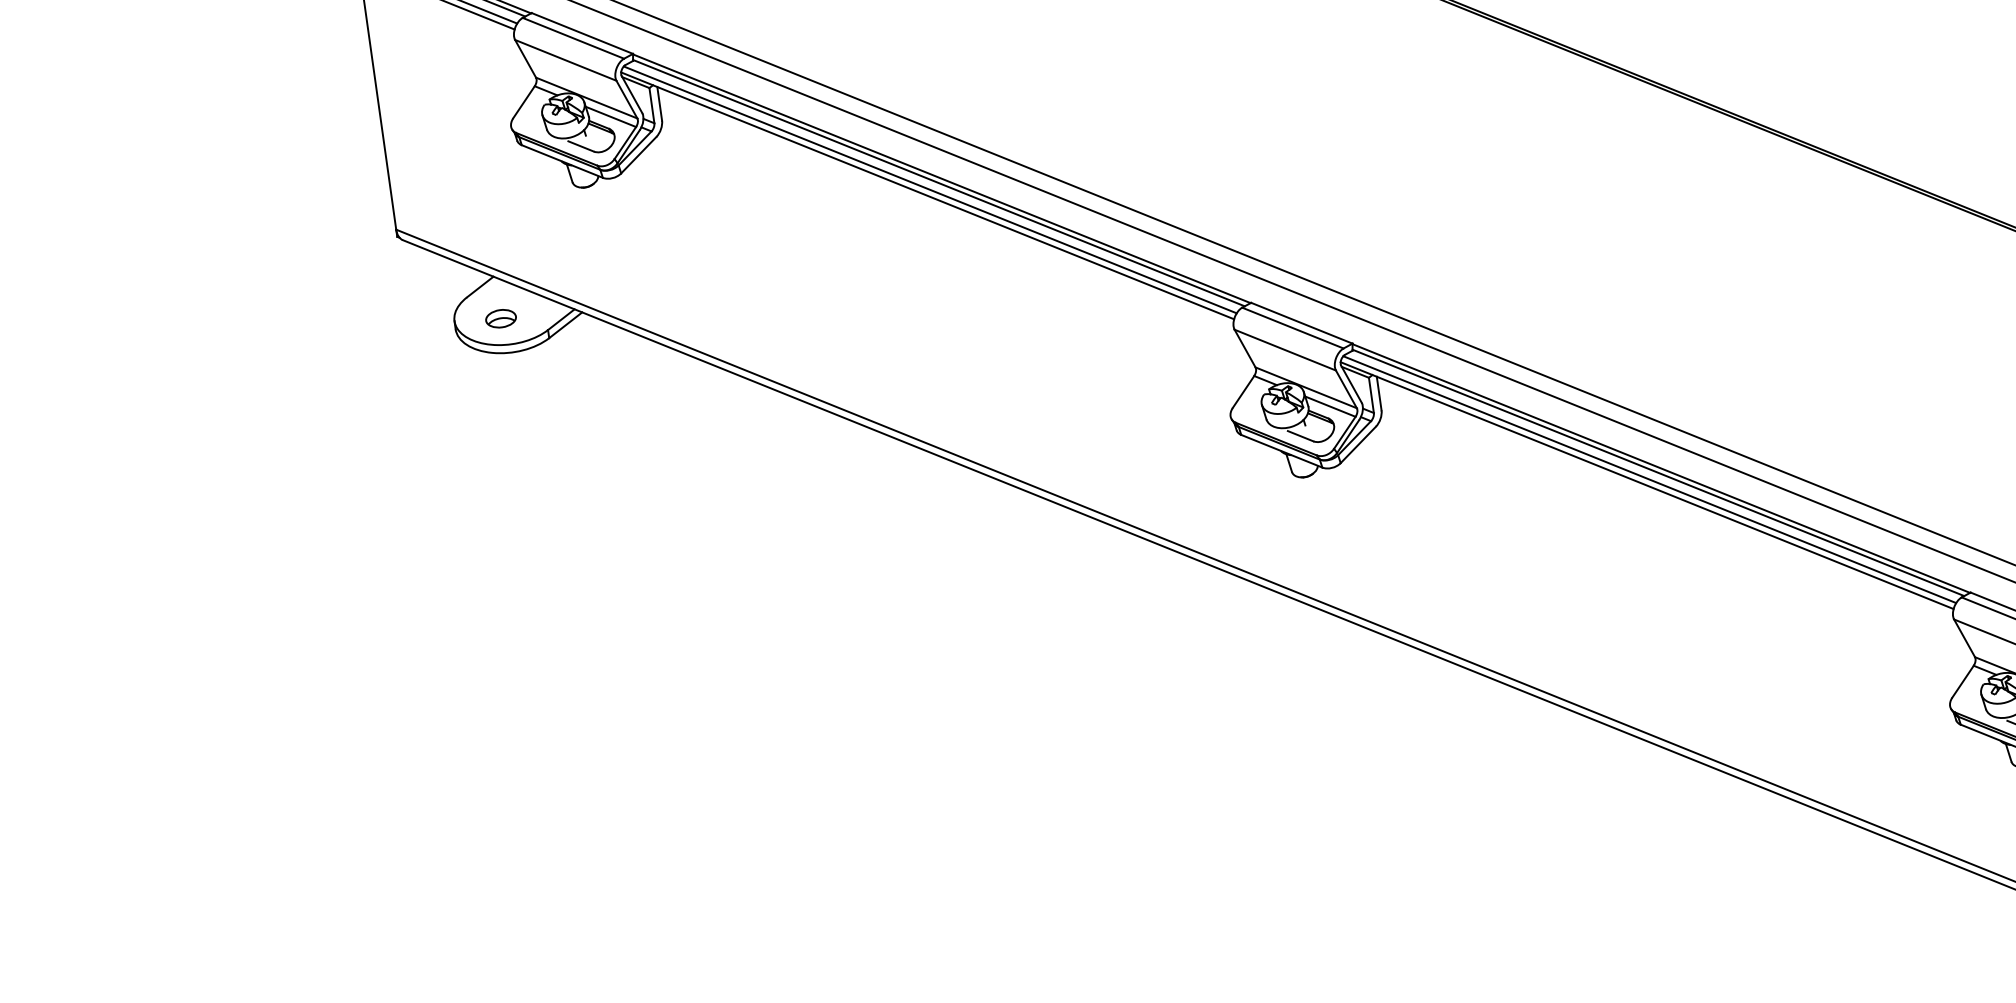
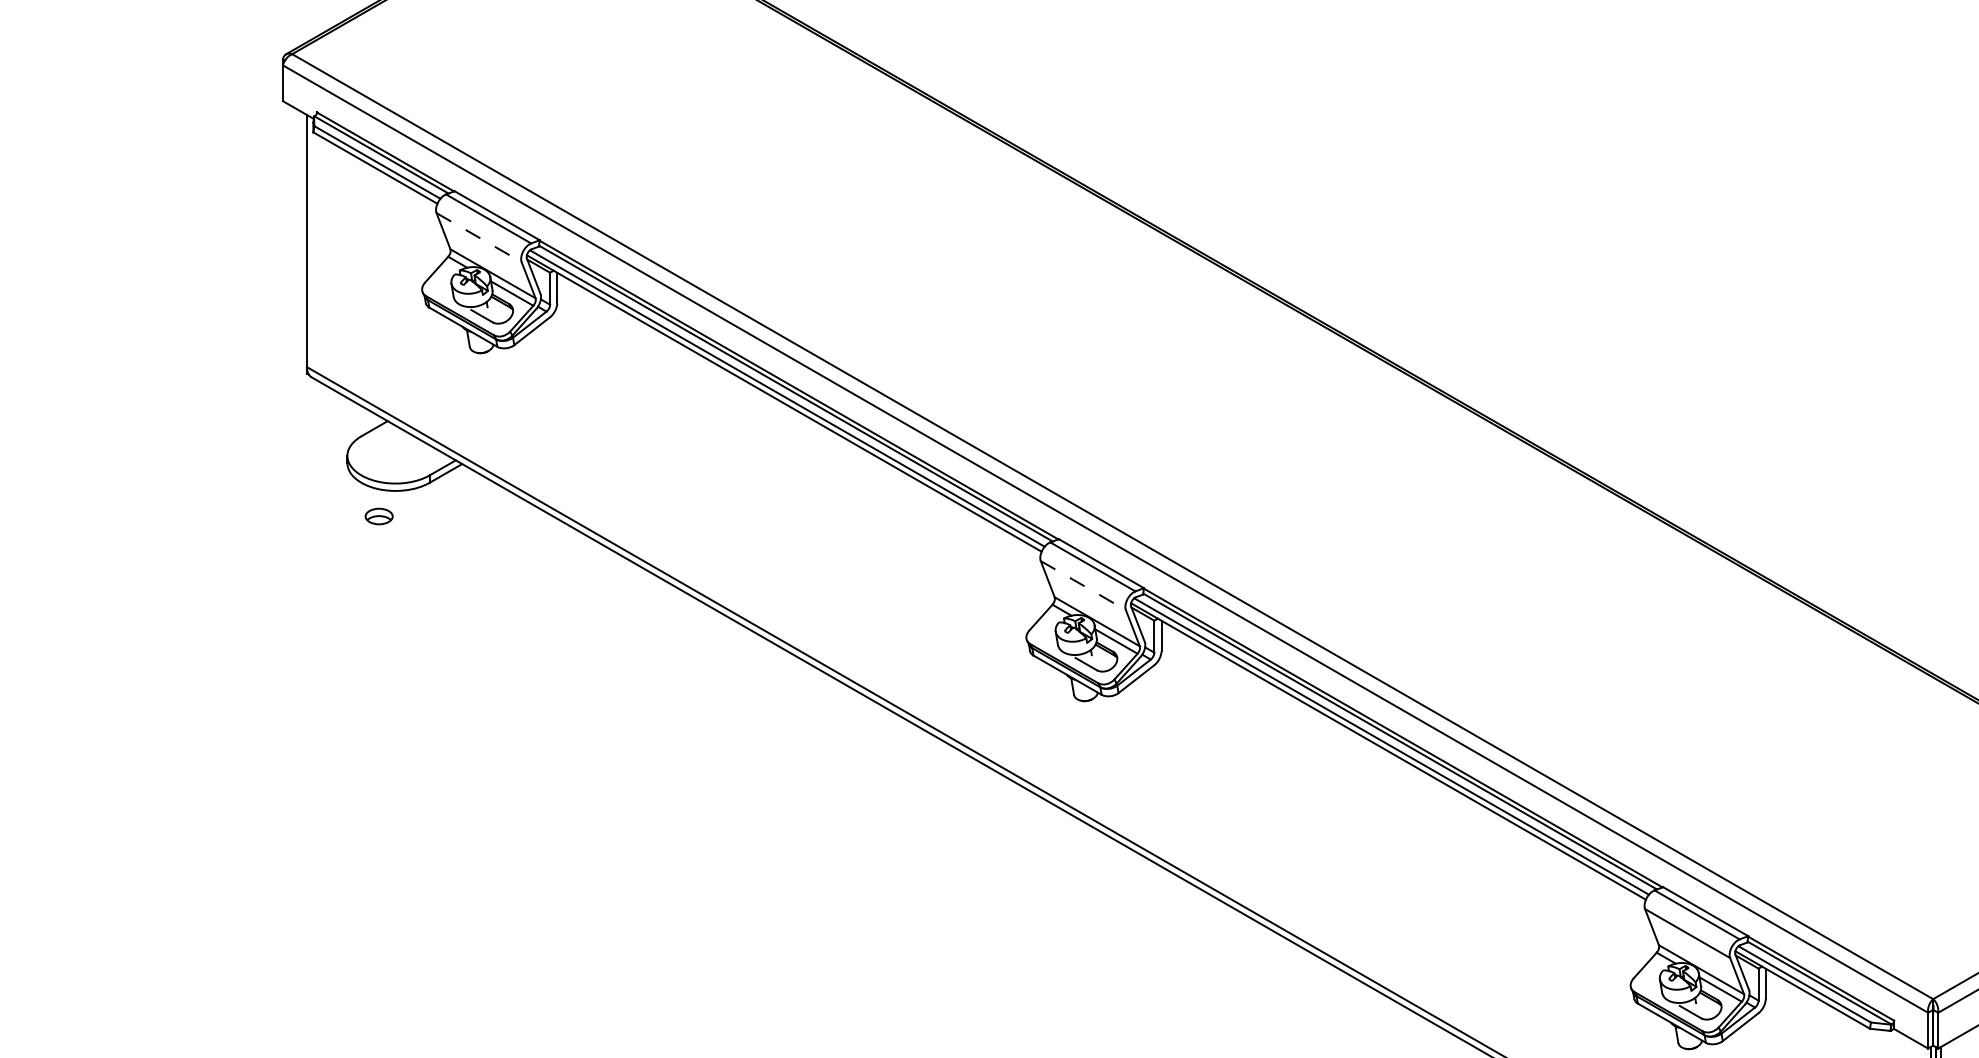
line: (566, 60) -> (479, 237), solid -> dashed
part: (500, 318) -> (378, 516), moved
line: (1285, 350) -> (1083, 585), solid -> dashed

